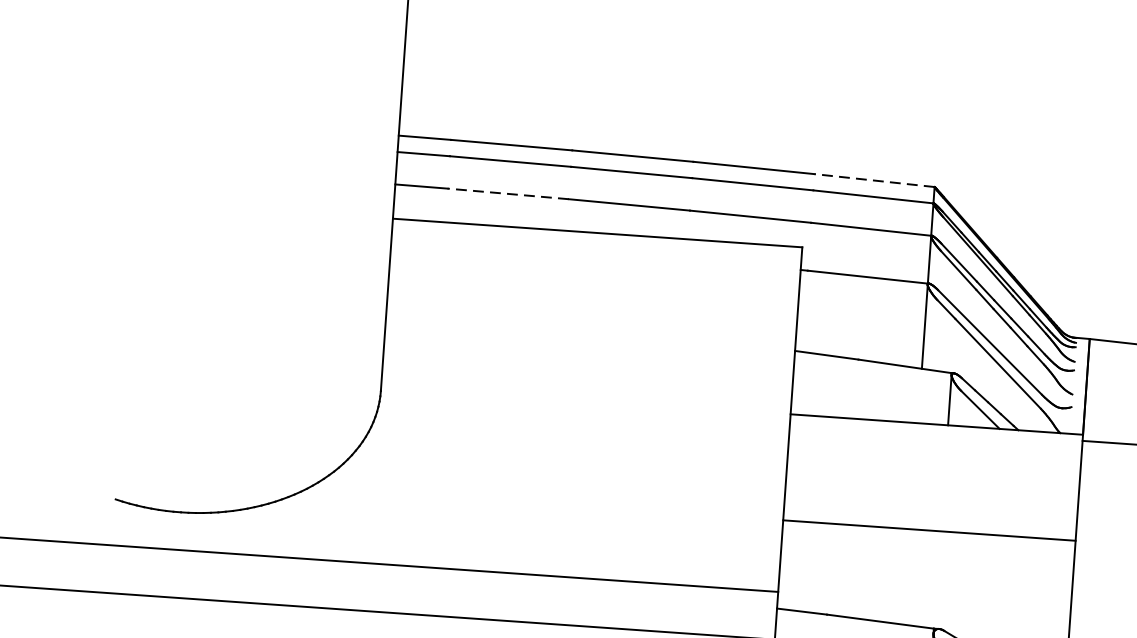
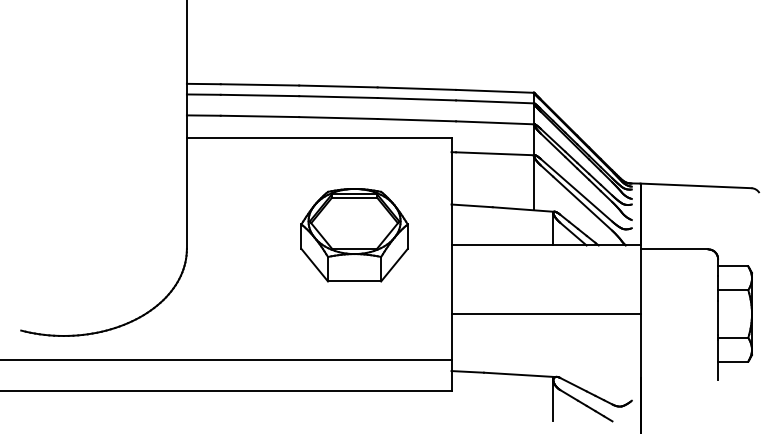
line: (875, 180) -> (495, 91), dashed -> solid
line: (507, 193) -> (259, 116), dashed -> solid
part: (641, 388) -> (354, 235), added

